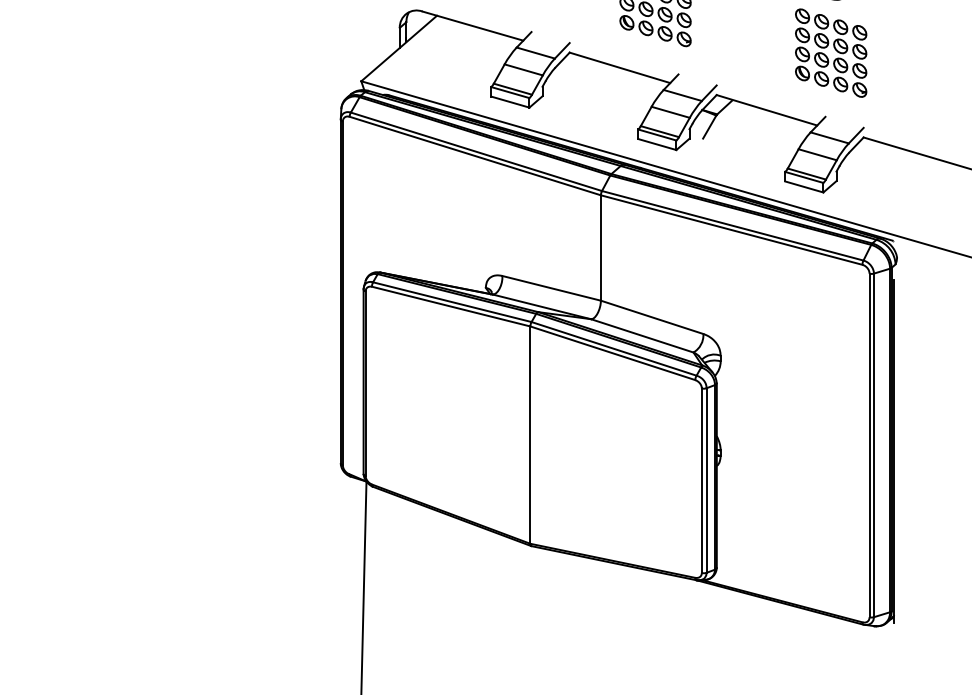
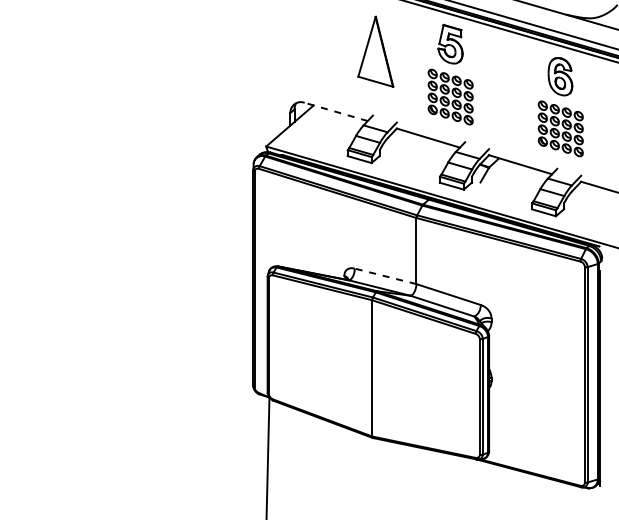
line: (473, 25) -> (336, 111), solid -> dashed
line: (551, 288) -> (385, 276), solid -> dashed

